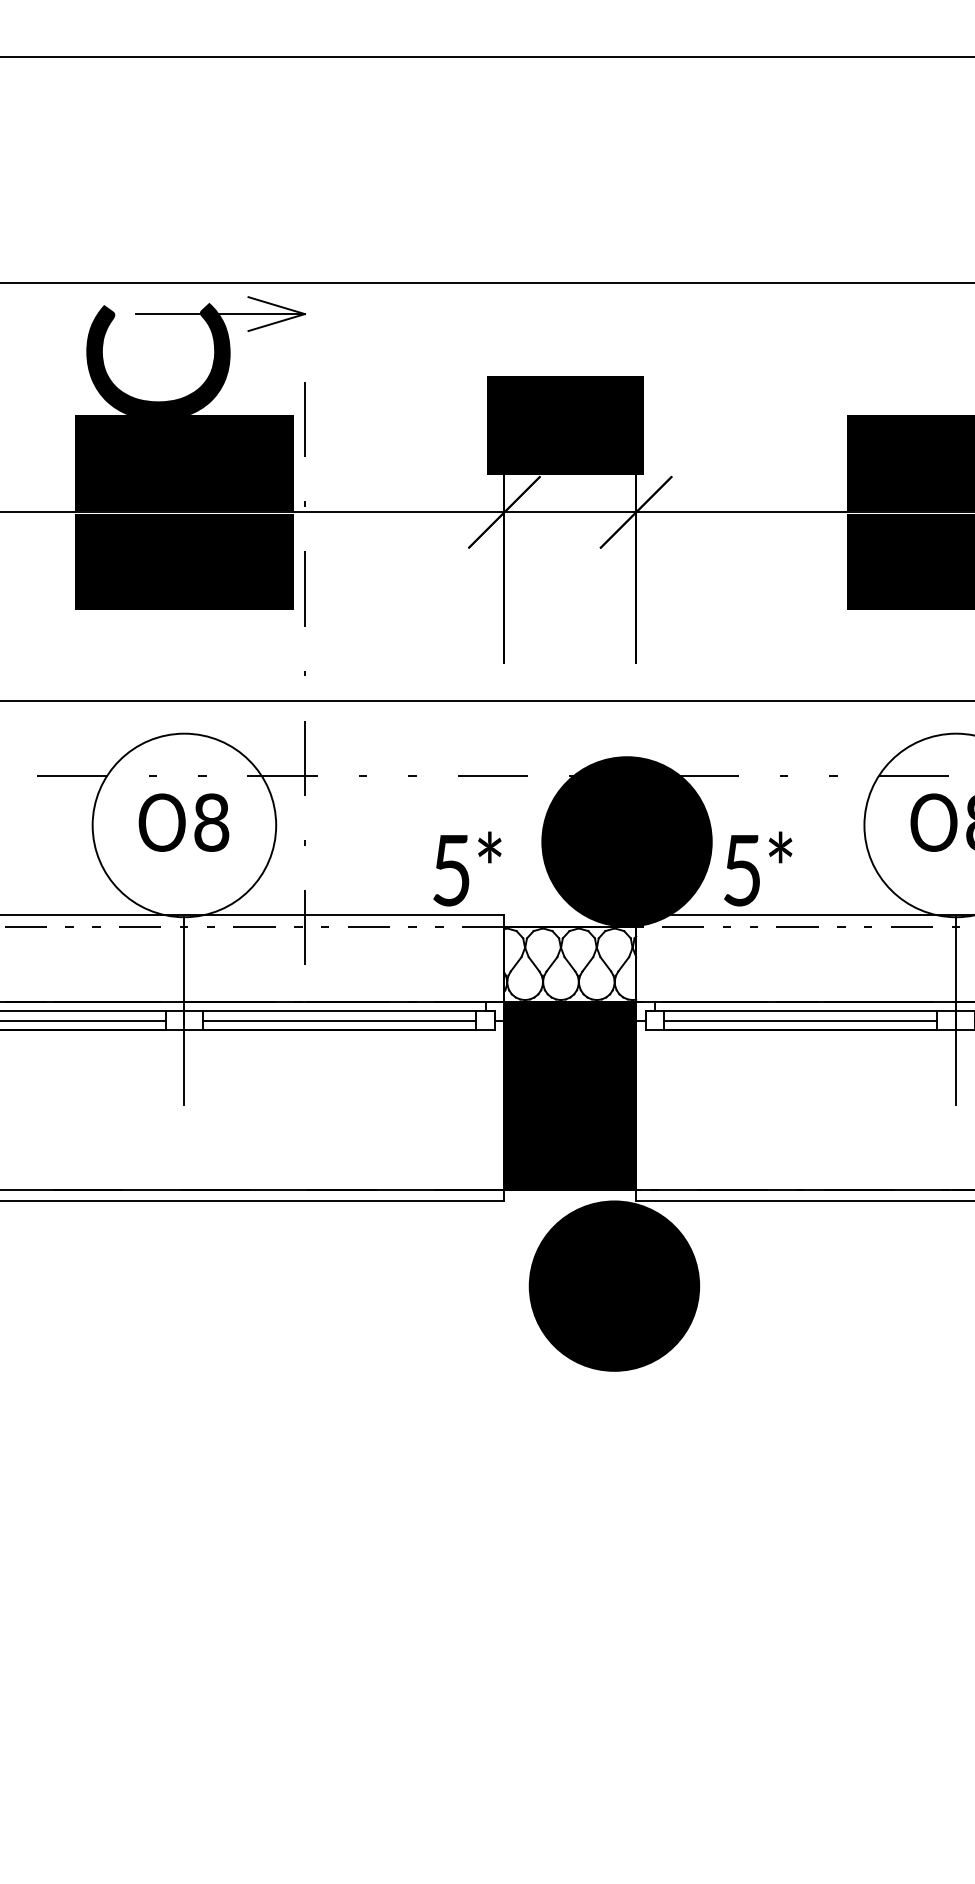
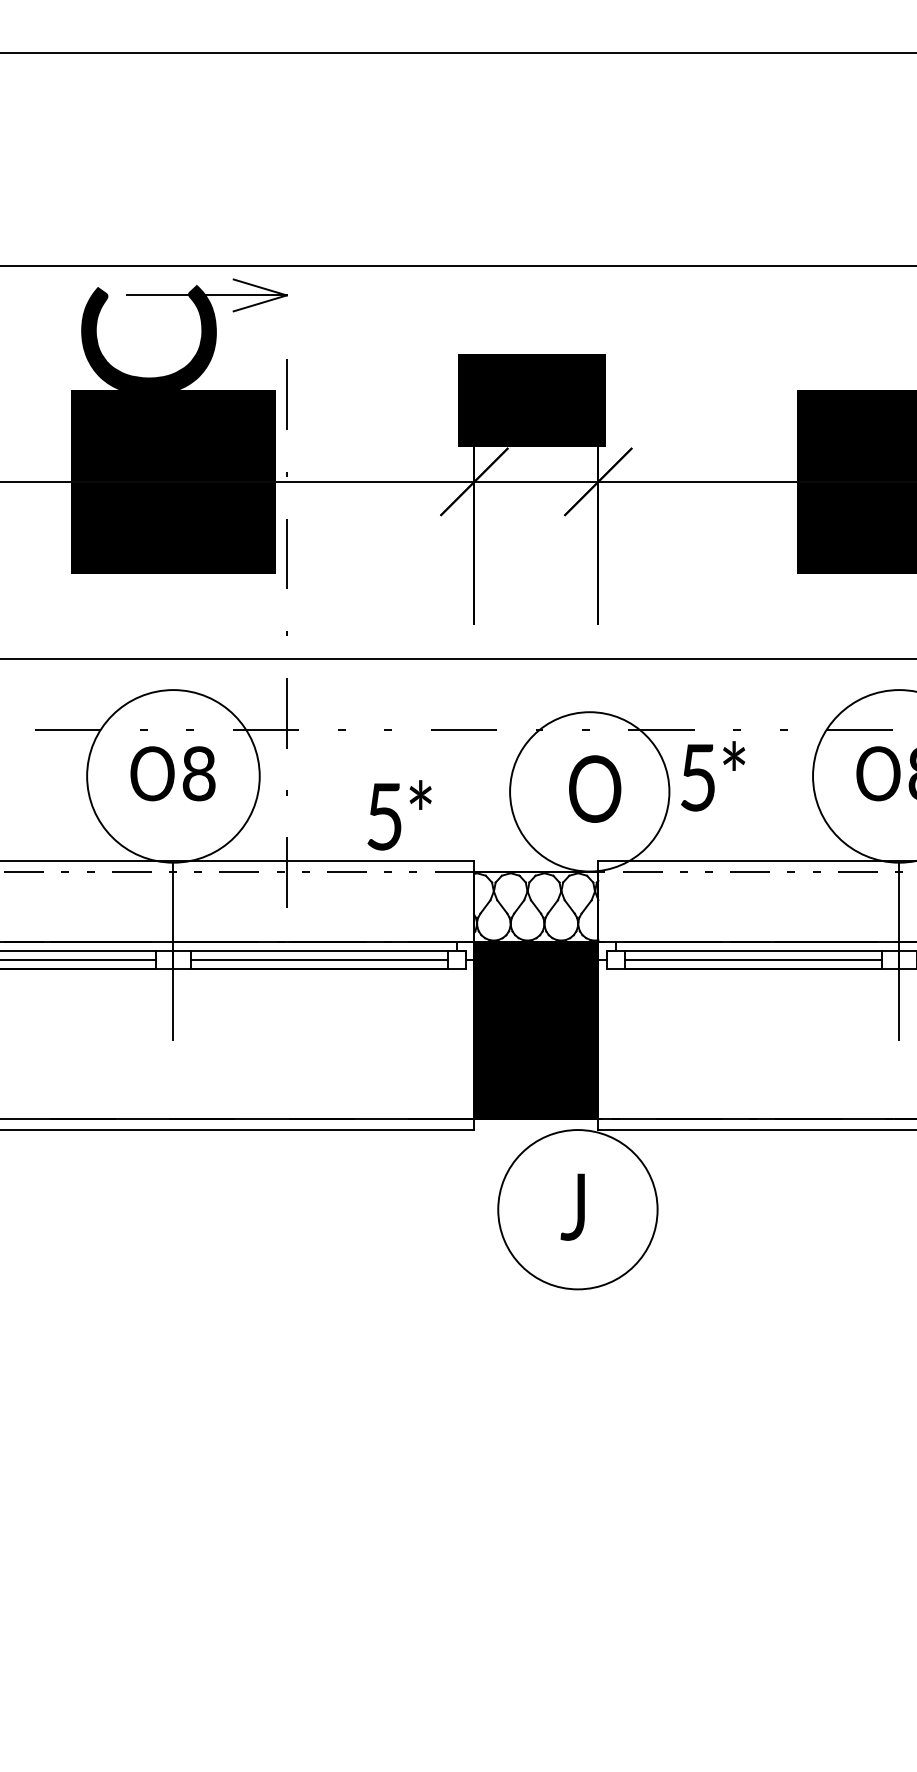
fill: (626, 841) -> (589, 791), removed
text: (467, 869) -> (399, 815), moved
text: (757, 869) -> (712, 776), moved
fill: (614, 1285) -> (577, 1209), removed

